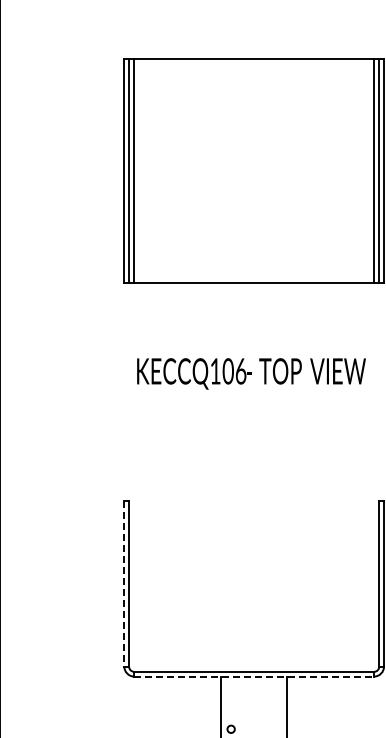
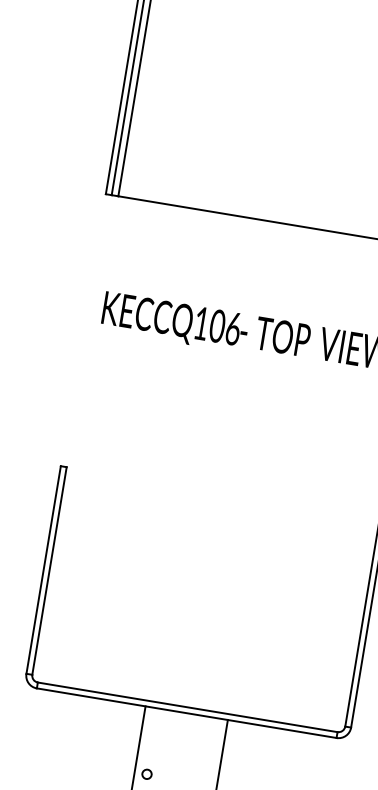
line: (124, 584) -> (43, 571), dashed -> solid
line: (254, 676) -> (187, 713), dashed -> solid

